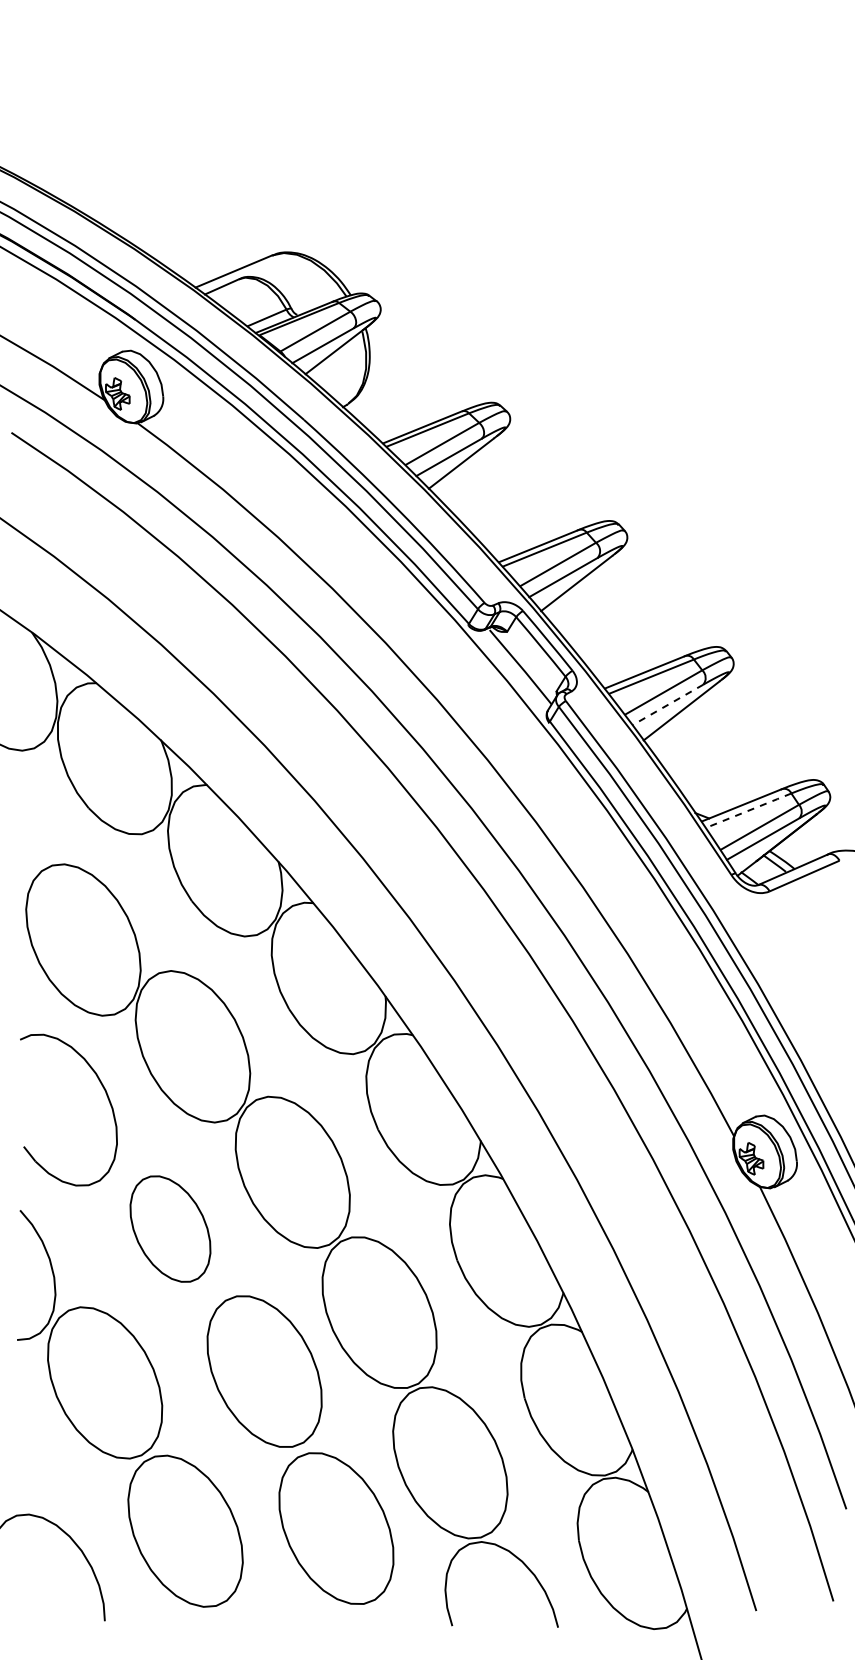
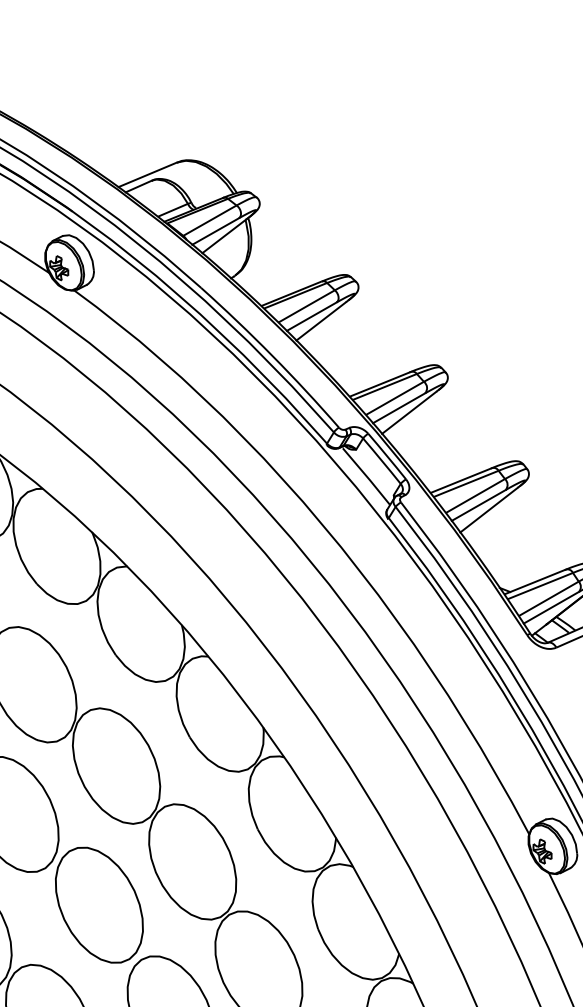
line: (667, 704) -> (478, 505), dashed -> solid
line: (748, 810) -> (540, 585), dashed -> solid
part: (170, 1228) -> (99, 904), size x1.43

